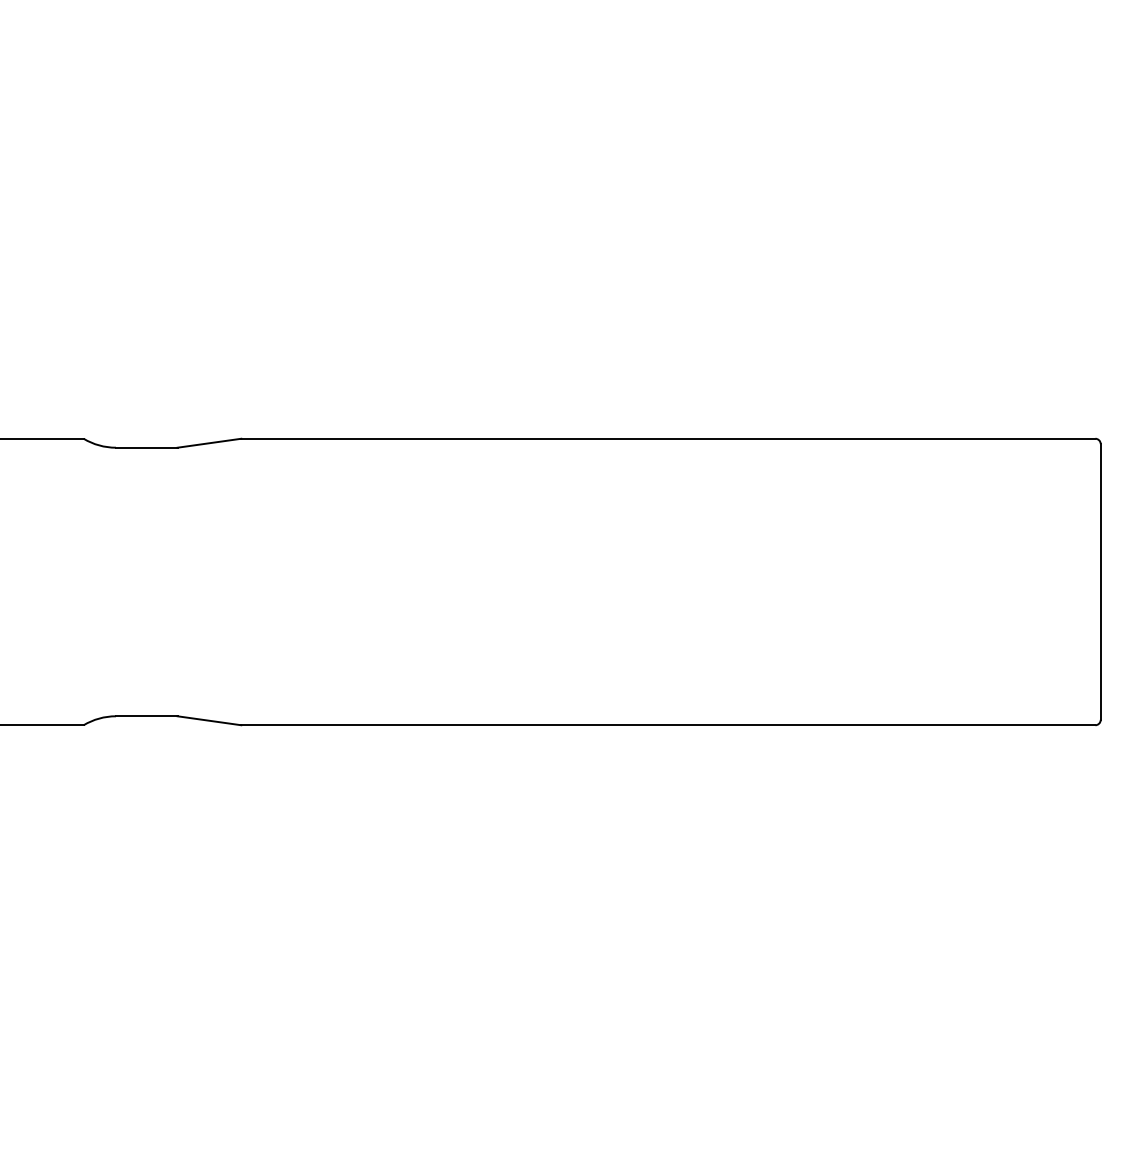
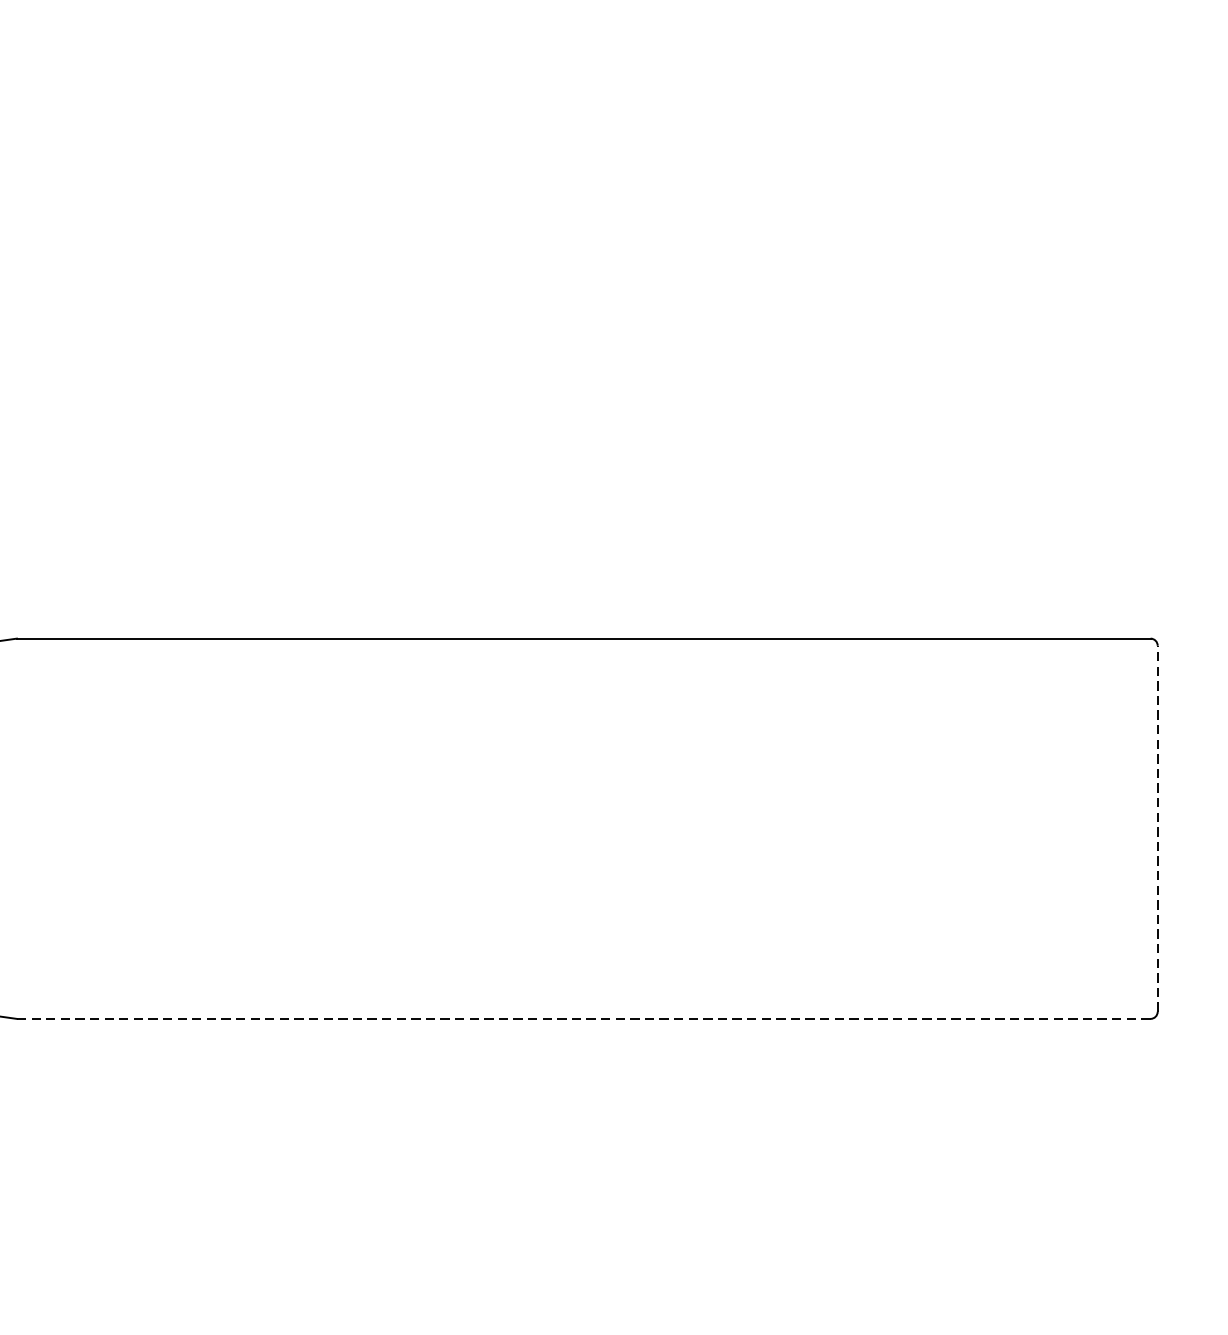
line: (1100, 582) -> (1157, 829), solid -> dashed
line: (667, 725) -> (582, 1019), solid -> dashed

